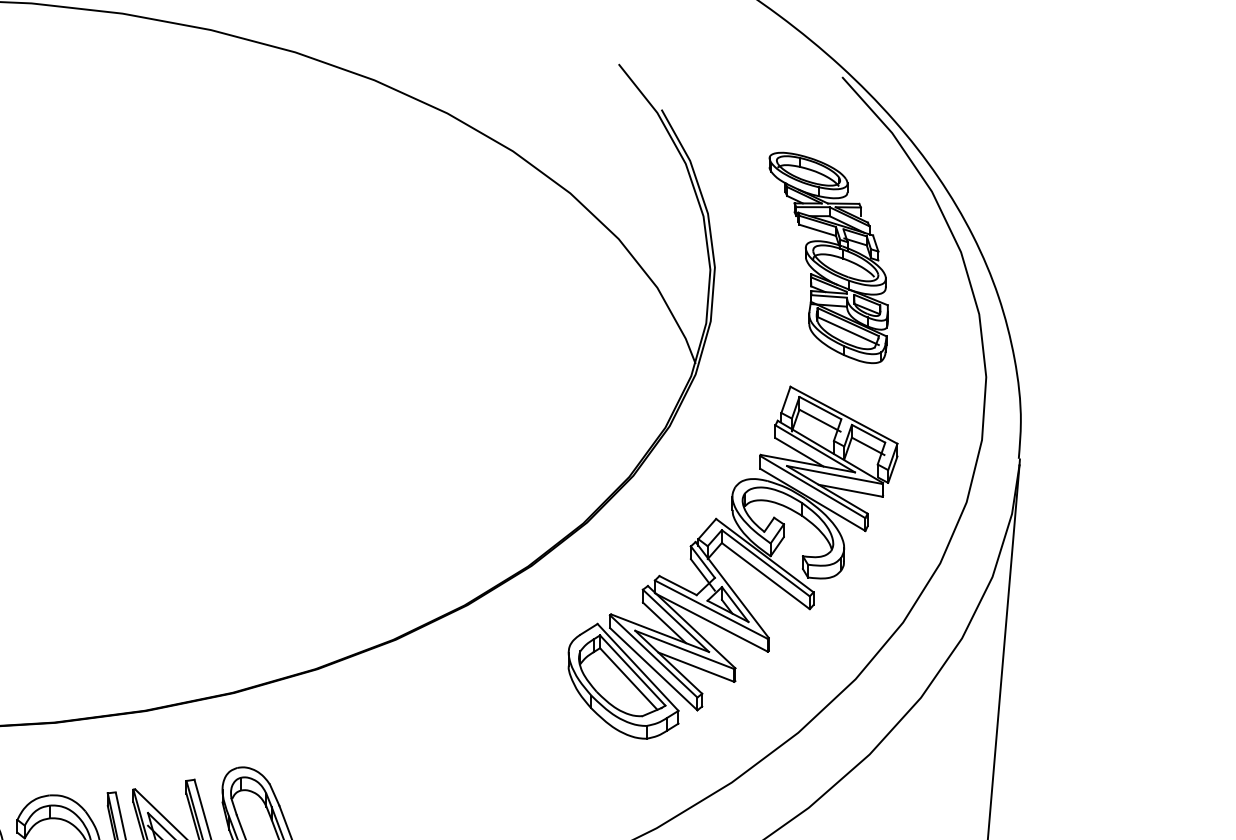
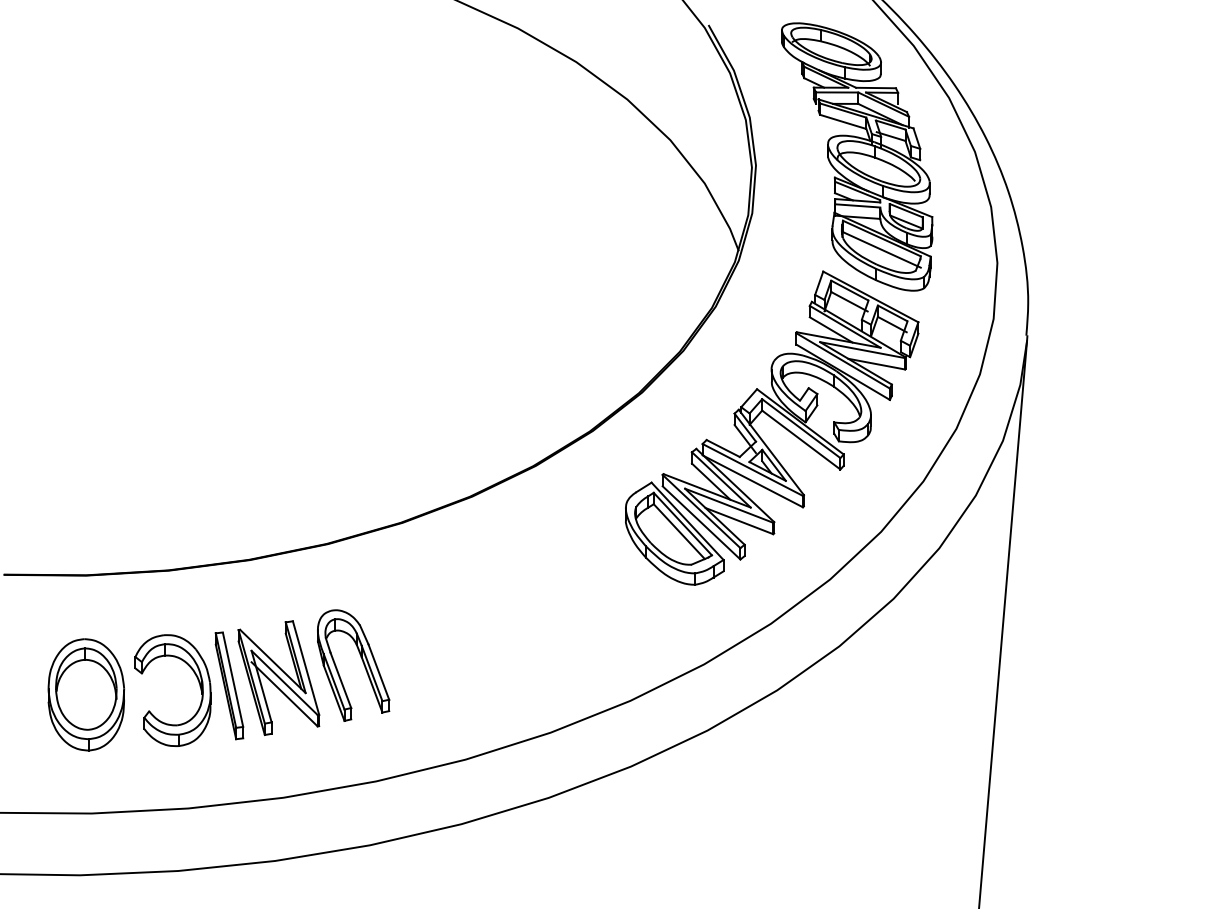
part: (829, 257) -> (857, 156), size x1.43

